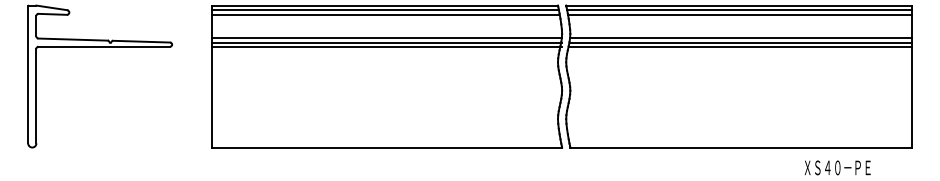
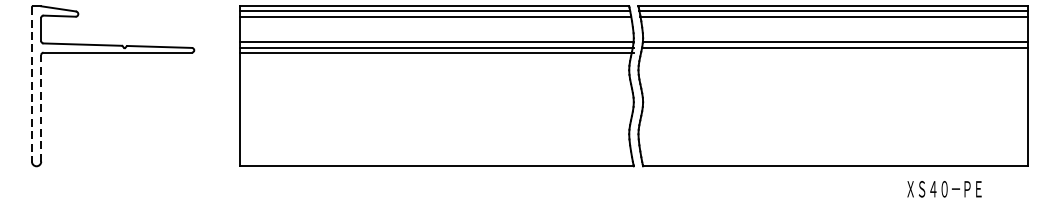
line: (740, 46) -> (834, 52), removed
line: (28, 75) -> (32, 85), solid -> dashed
line: (36, 95) -> (41, 107), solid -> dashed

